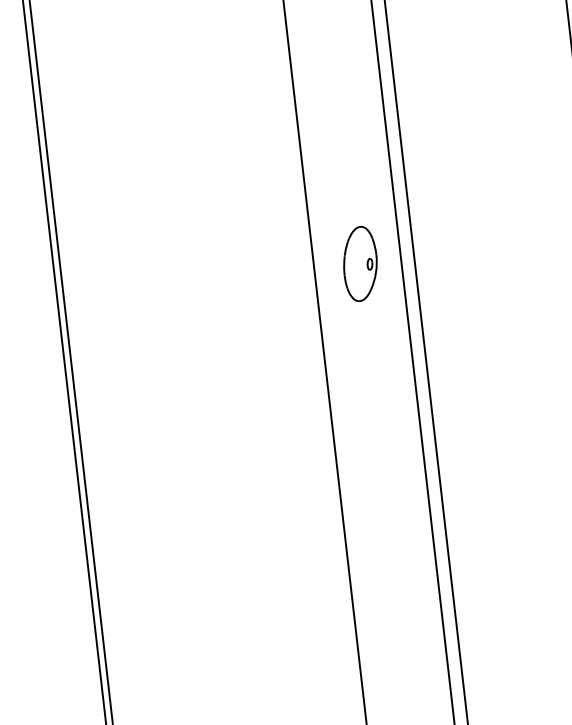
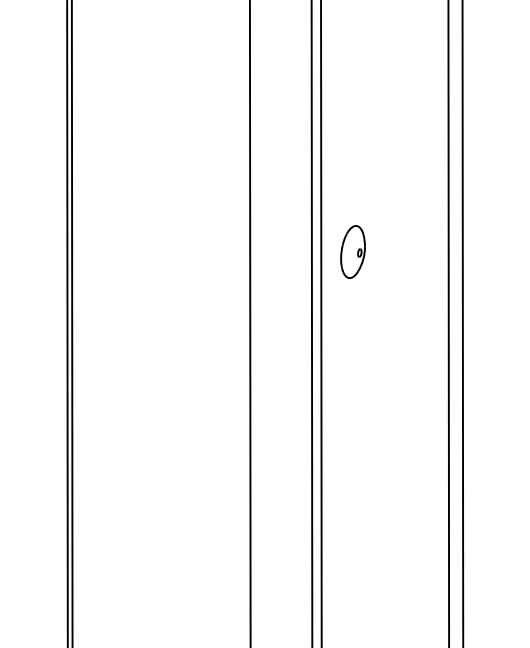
part: (359, 263) -> (352, 251), moved

